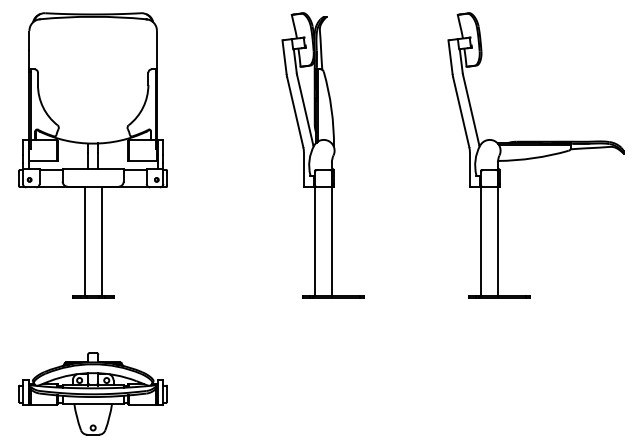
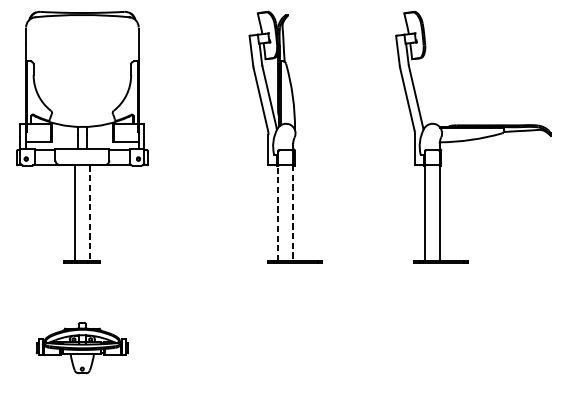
line: (315, 240) -> (278, 212), solid -> dashed
line: (101, 241) -> (89, 213), solid -> dashed
line: (332, 241) -> (293, 213), solid -> dashed
part: (92, 393) -> (81, 347), size x0.7

